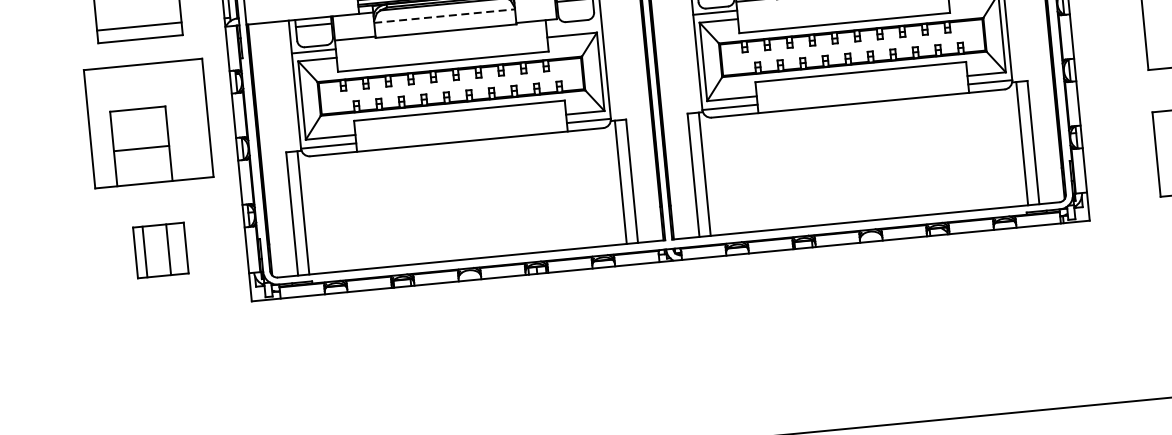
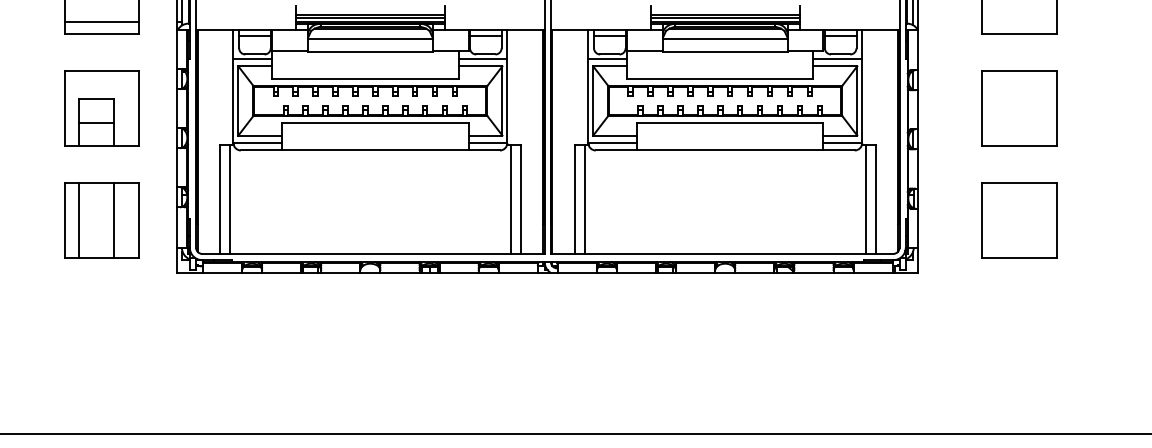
line: (444, 16) -> (370, 39), dashed -> solid
line: (573, 25) -> (482, 58), added
part: (148, 124) -> (101, 108), size x0.71
part: (160, 250) -> (101, 220), size x1.67

